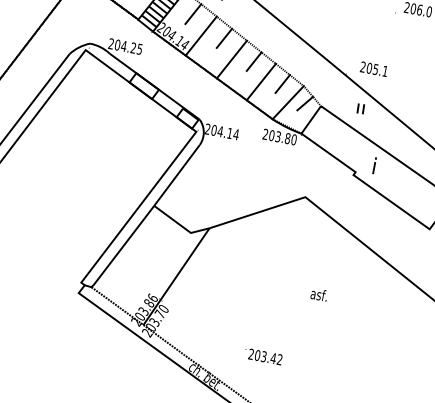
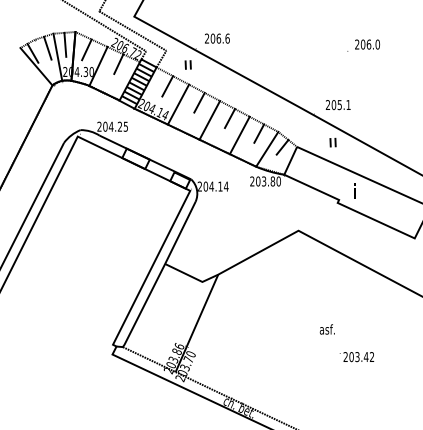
text: (318, 294) -> (326, 329), moved
text: (262, 357) -> (356, 357), moved

